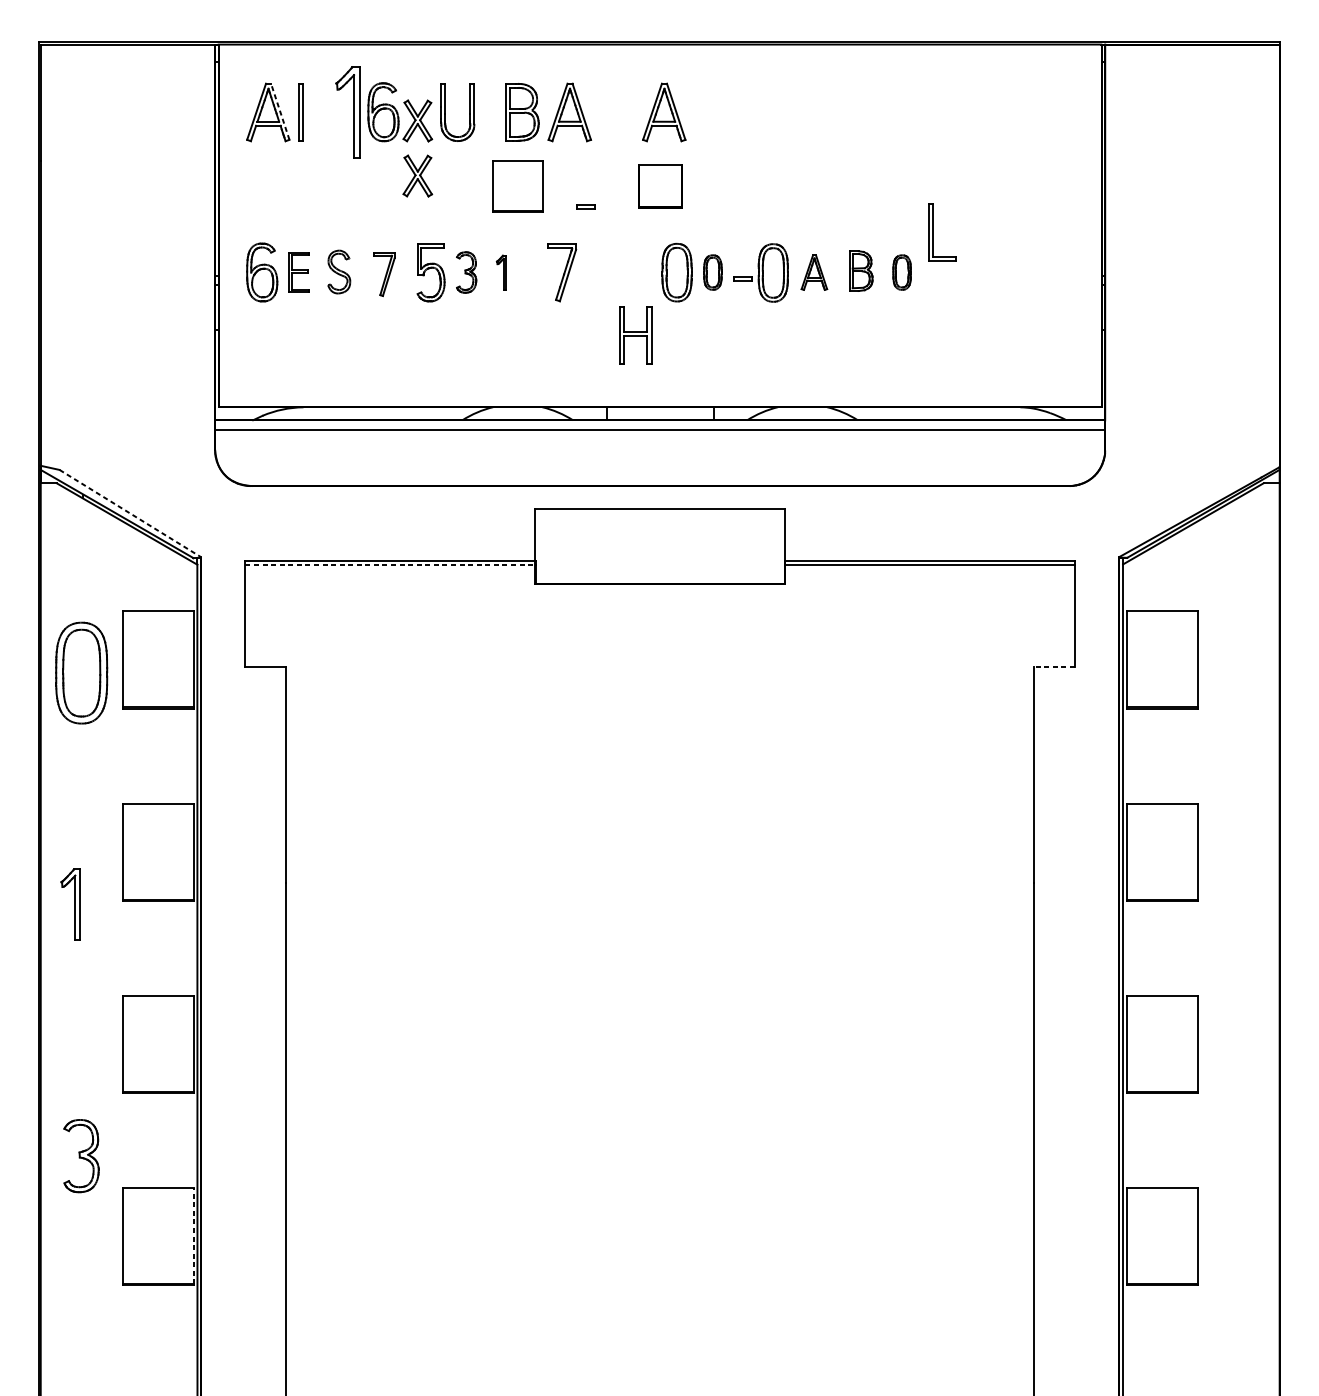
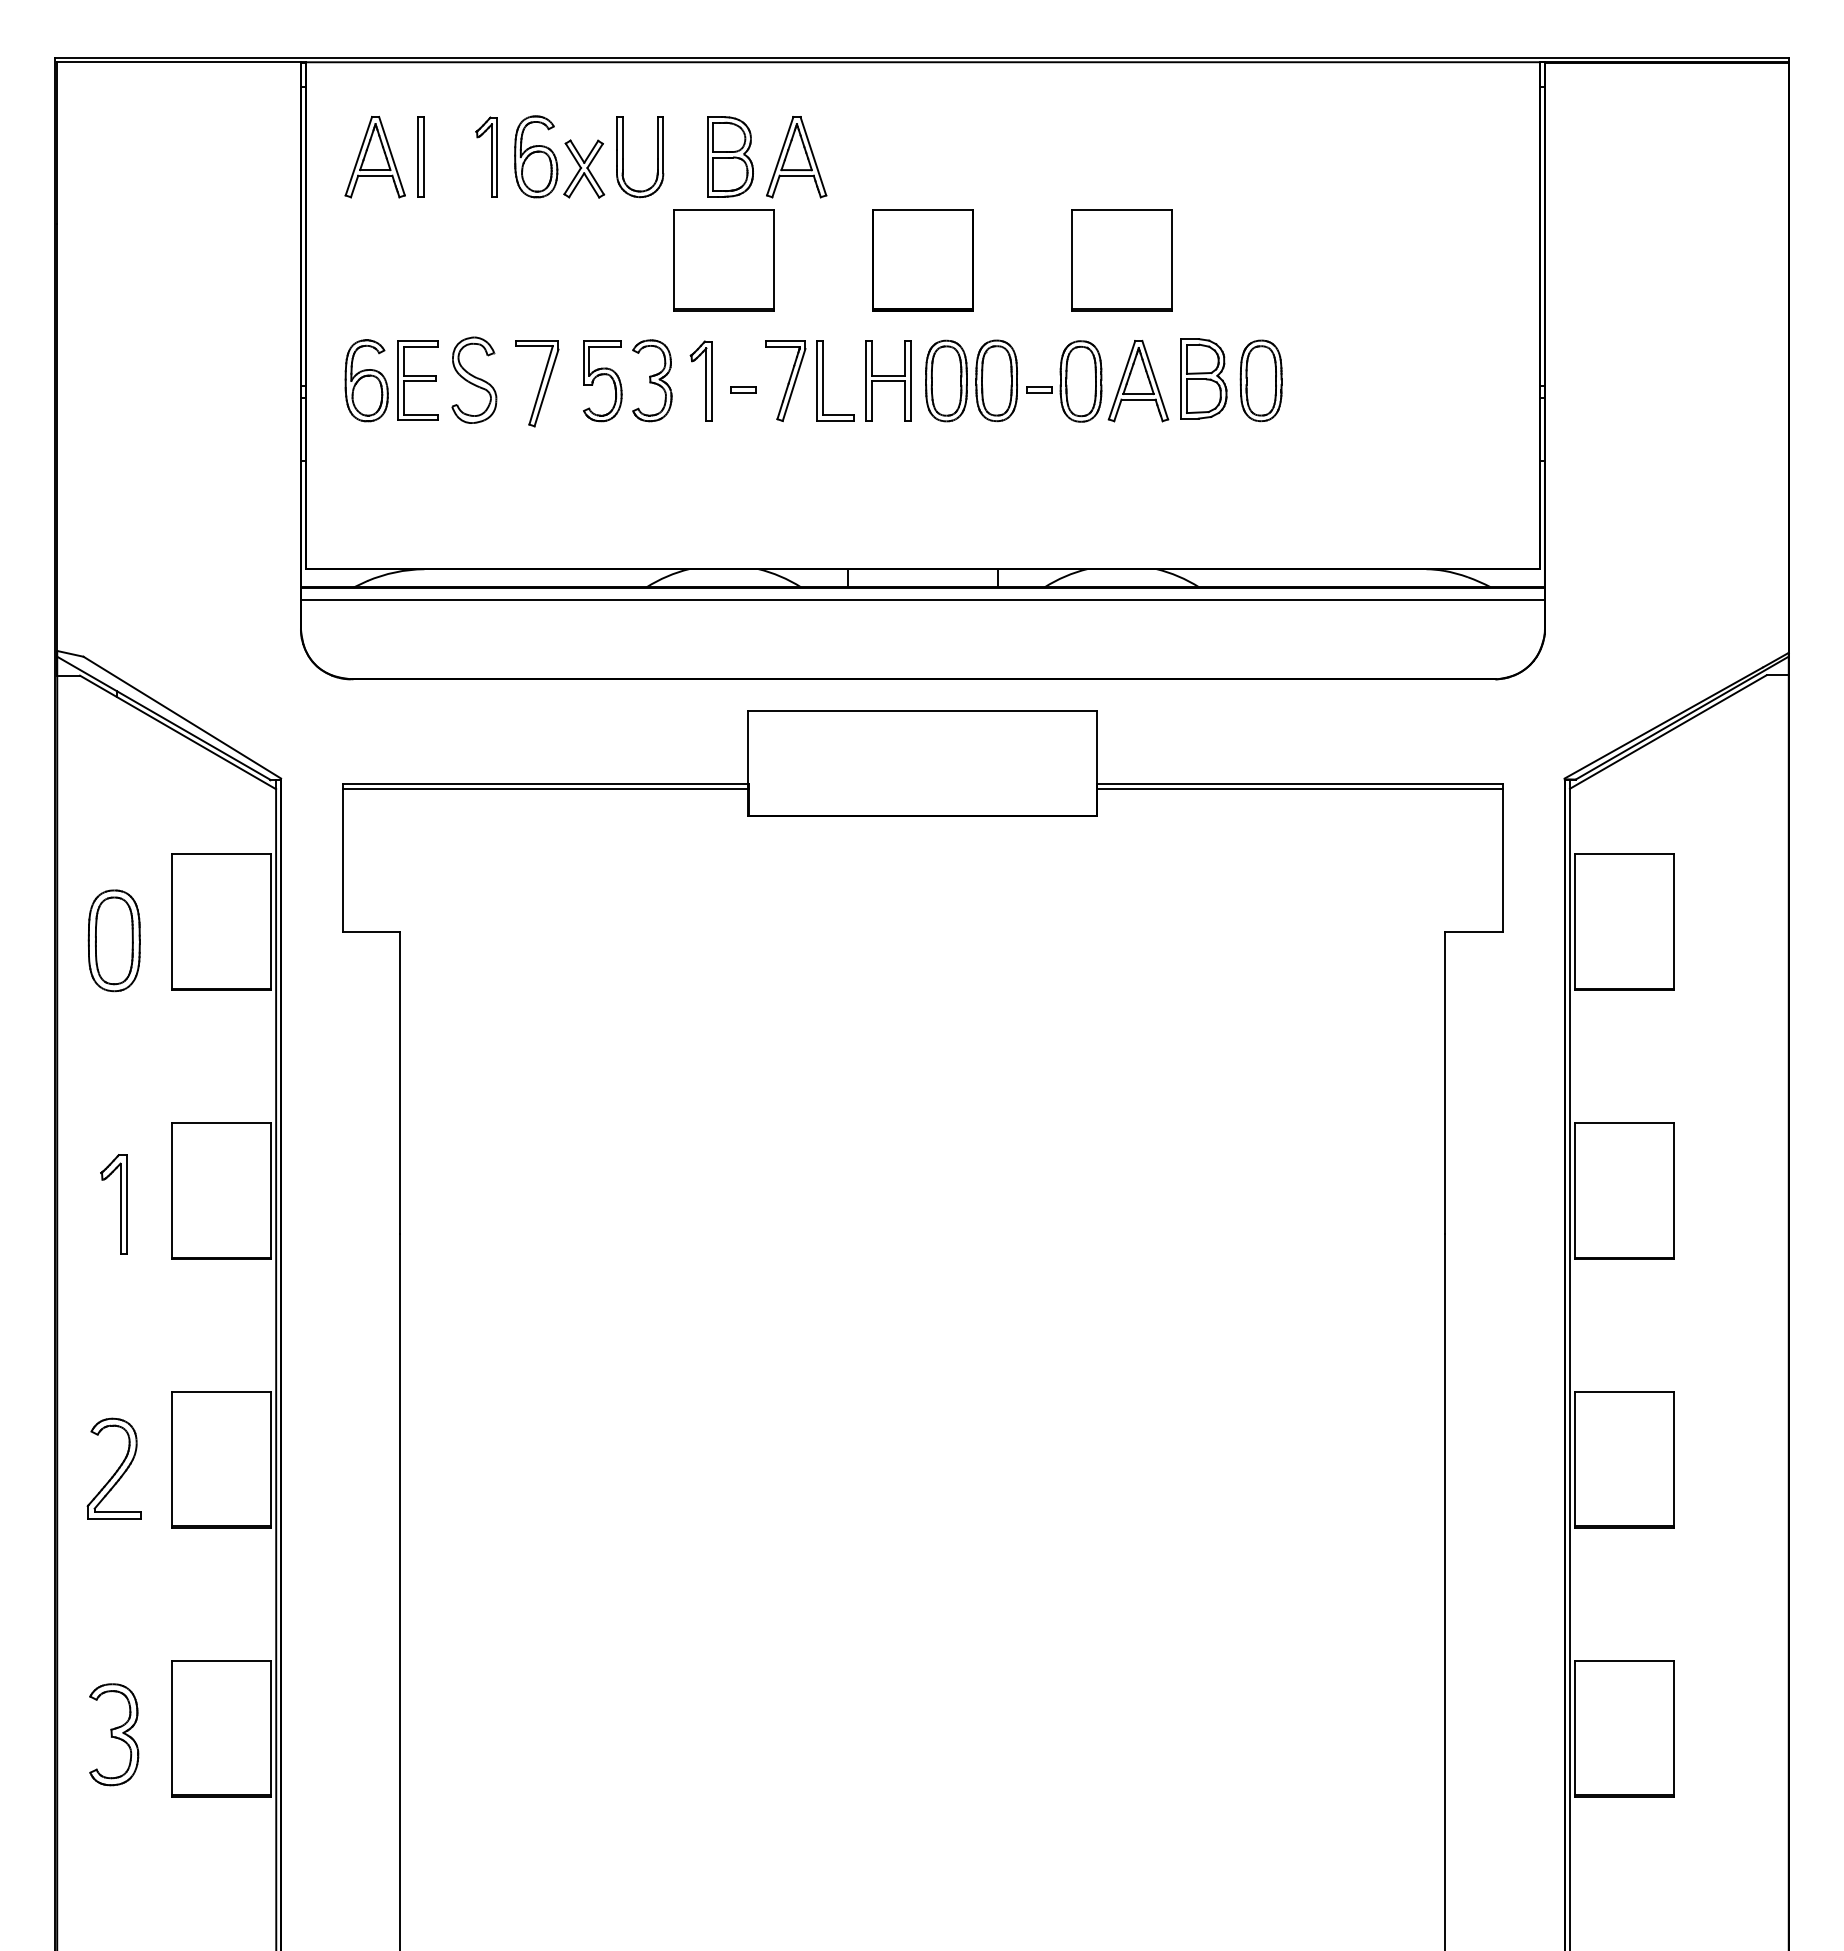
line: (279, 111) -> (391, 155), dashed -> solid
part: (347, 112) -> (486, 156), size x0.62
part: (664, 112) -> (928, 157), removed
part: (418, 175) -> (584, 245), removed
part: (517, 186) -> (723, 260), size x1.43
part: (659, 186) -> (922, 260), size x1.67
part: (802, 186) -> (1121, 260), added
part: (586, 206) -> (743, 389), moved
part: (933, 232) -> (823, 380), moved
part: (860, 270) -> (1203, 378), size x1.43
part: (339, 271) -> (474, 379), size x1.43
part: (298, 272) -> (417, 380), size x1.43
part: (466, 272) -> (652, 380), size x1.43
part: (501, 272) -> (700, 380), size x1.67
part: (712, 272) -> (996, 380), size x1.67
part: (814, 272) -> (1138, 380), size x1.67
part: (901, 272) -> (1260, 380), size x1.67
part: (384, 274) -> (537, 383), size x1.43
part: (635, 335) -> (888, 380), moved
line: (130, 513) -> (182, 717), dashed -> solid
line: (390, 564) -> (545, 789), dashed -> solid
line: (1054, 667) -> (1474, 932), dashed -> solid
part: (81, 672) -> (113, 940), size x0.71
part: (75, 904) -> (120, 1204), moved
part: (81, 1050) -> (113, 1468), added
part: (81, 1155) -> (114, 1734), moved
line: (194, 1236) -> (271, 1727), dashed -> solid

